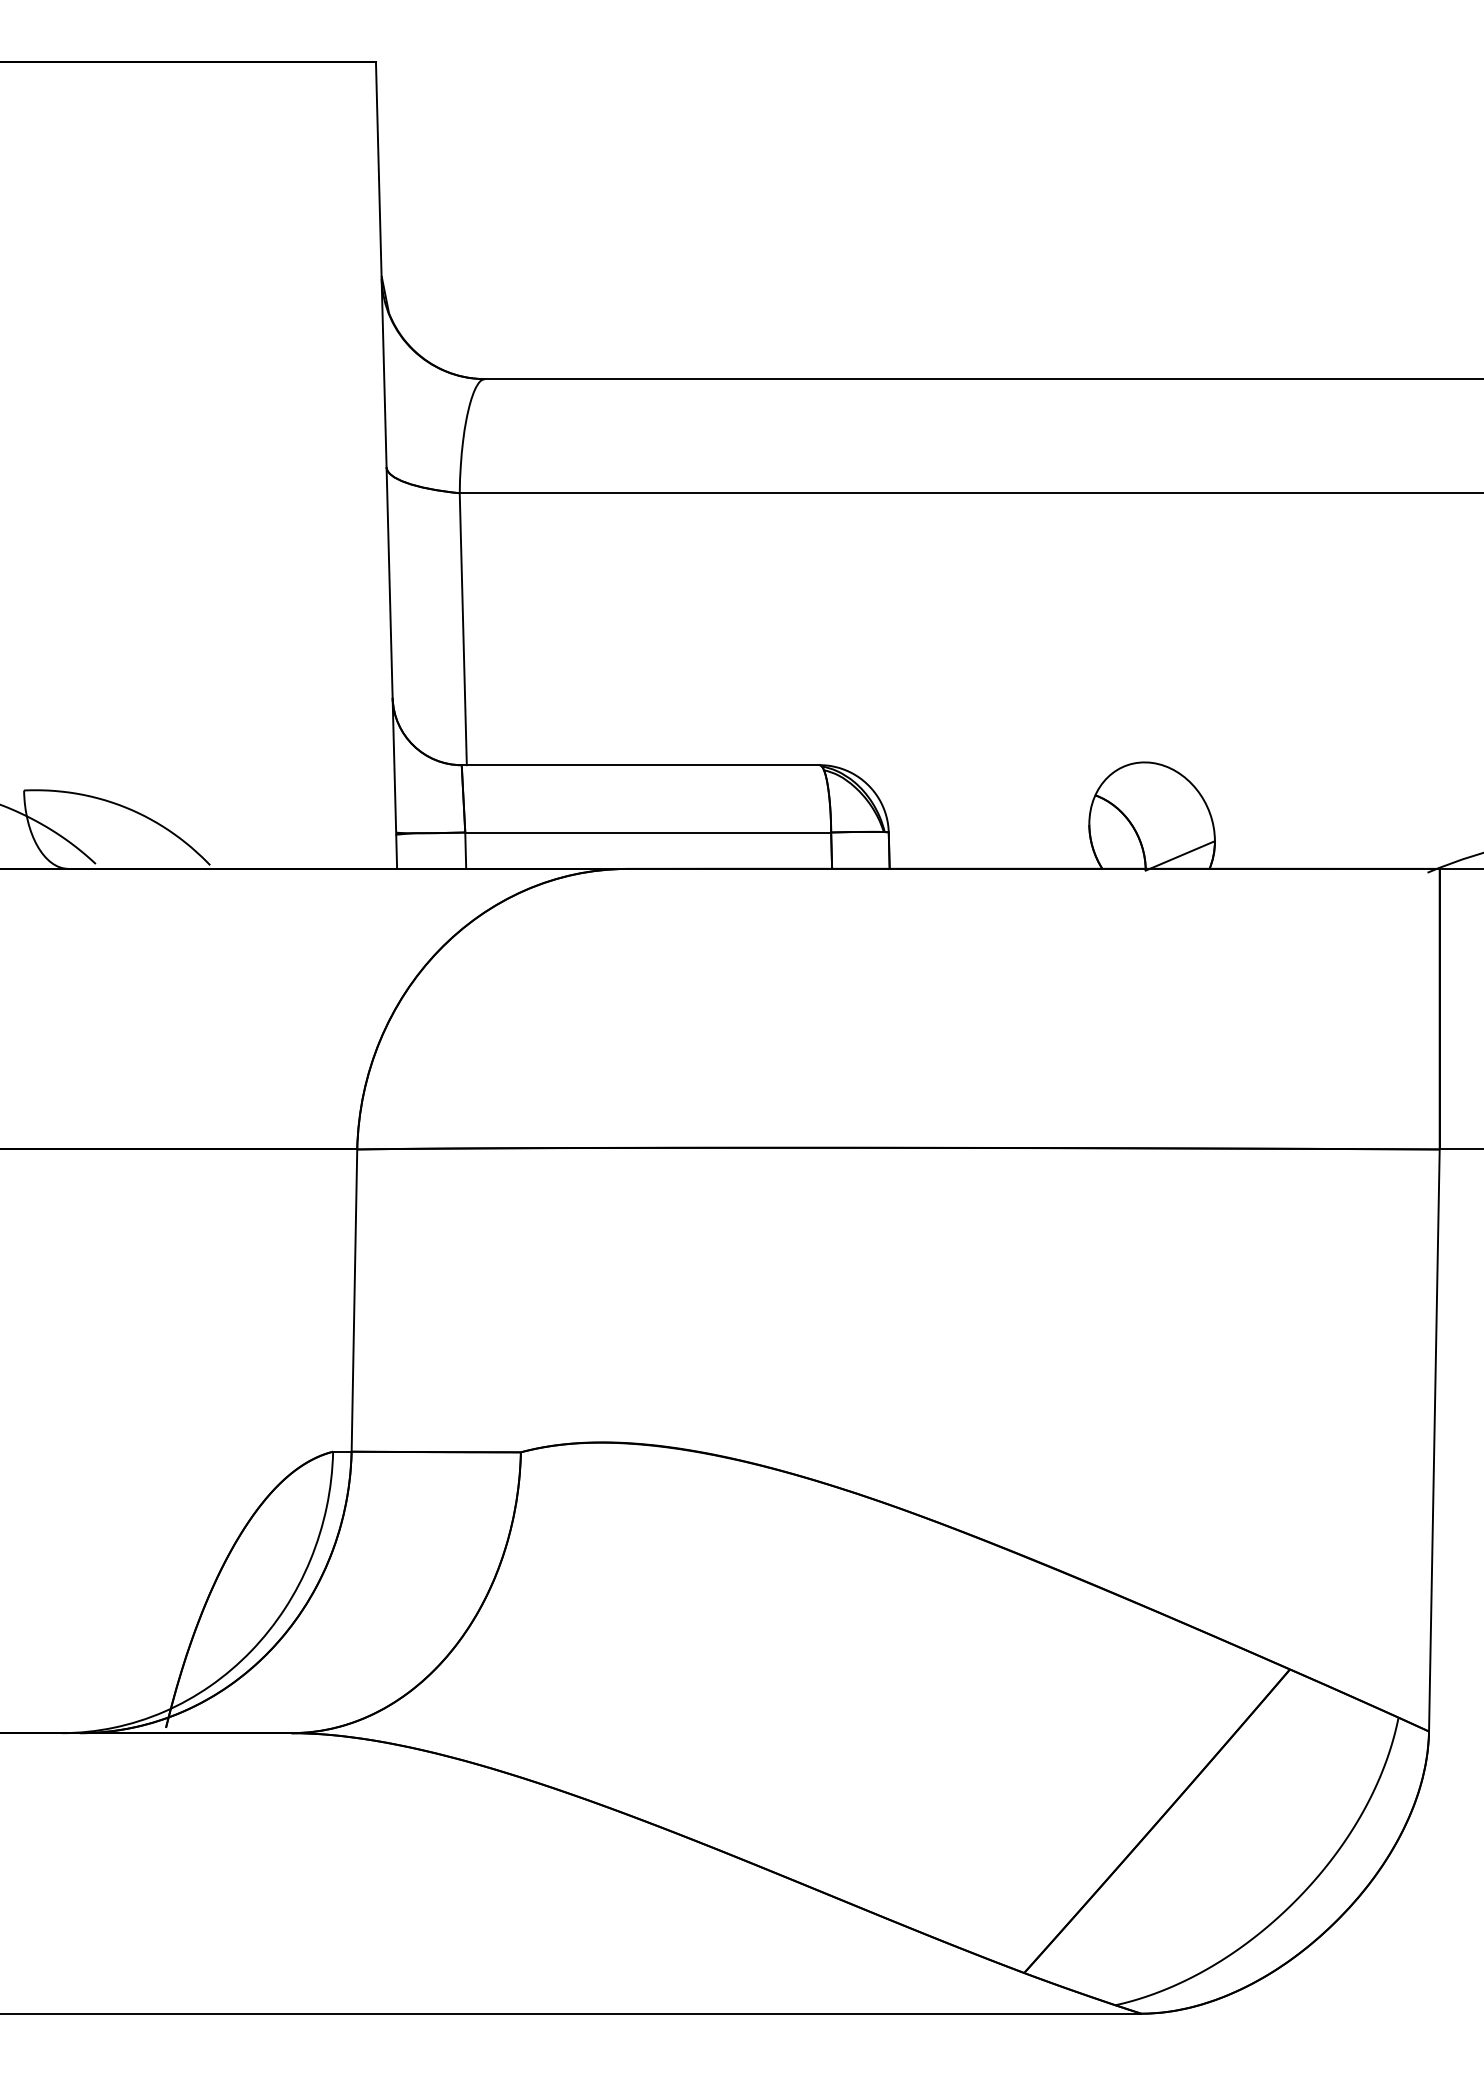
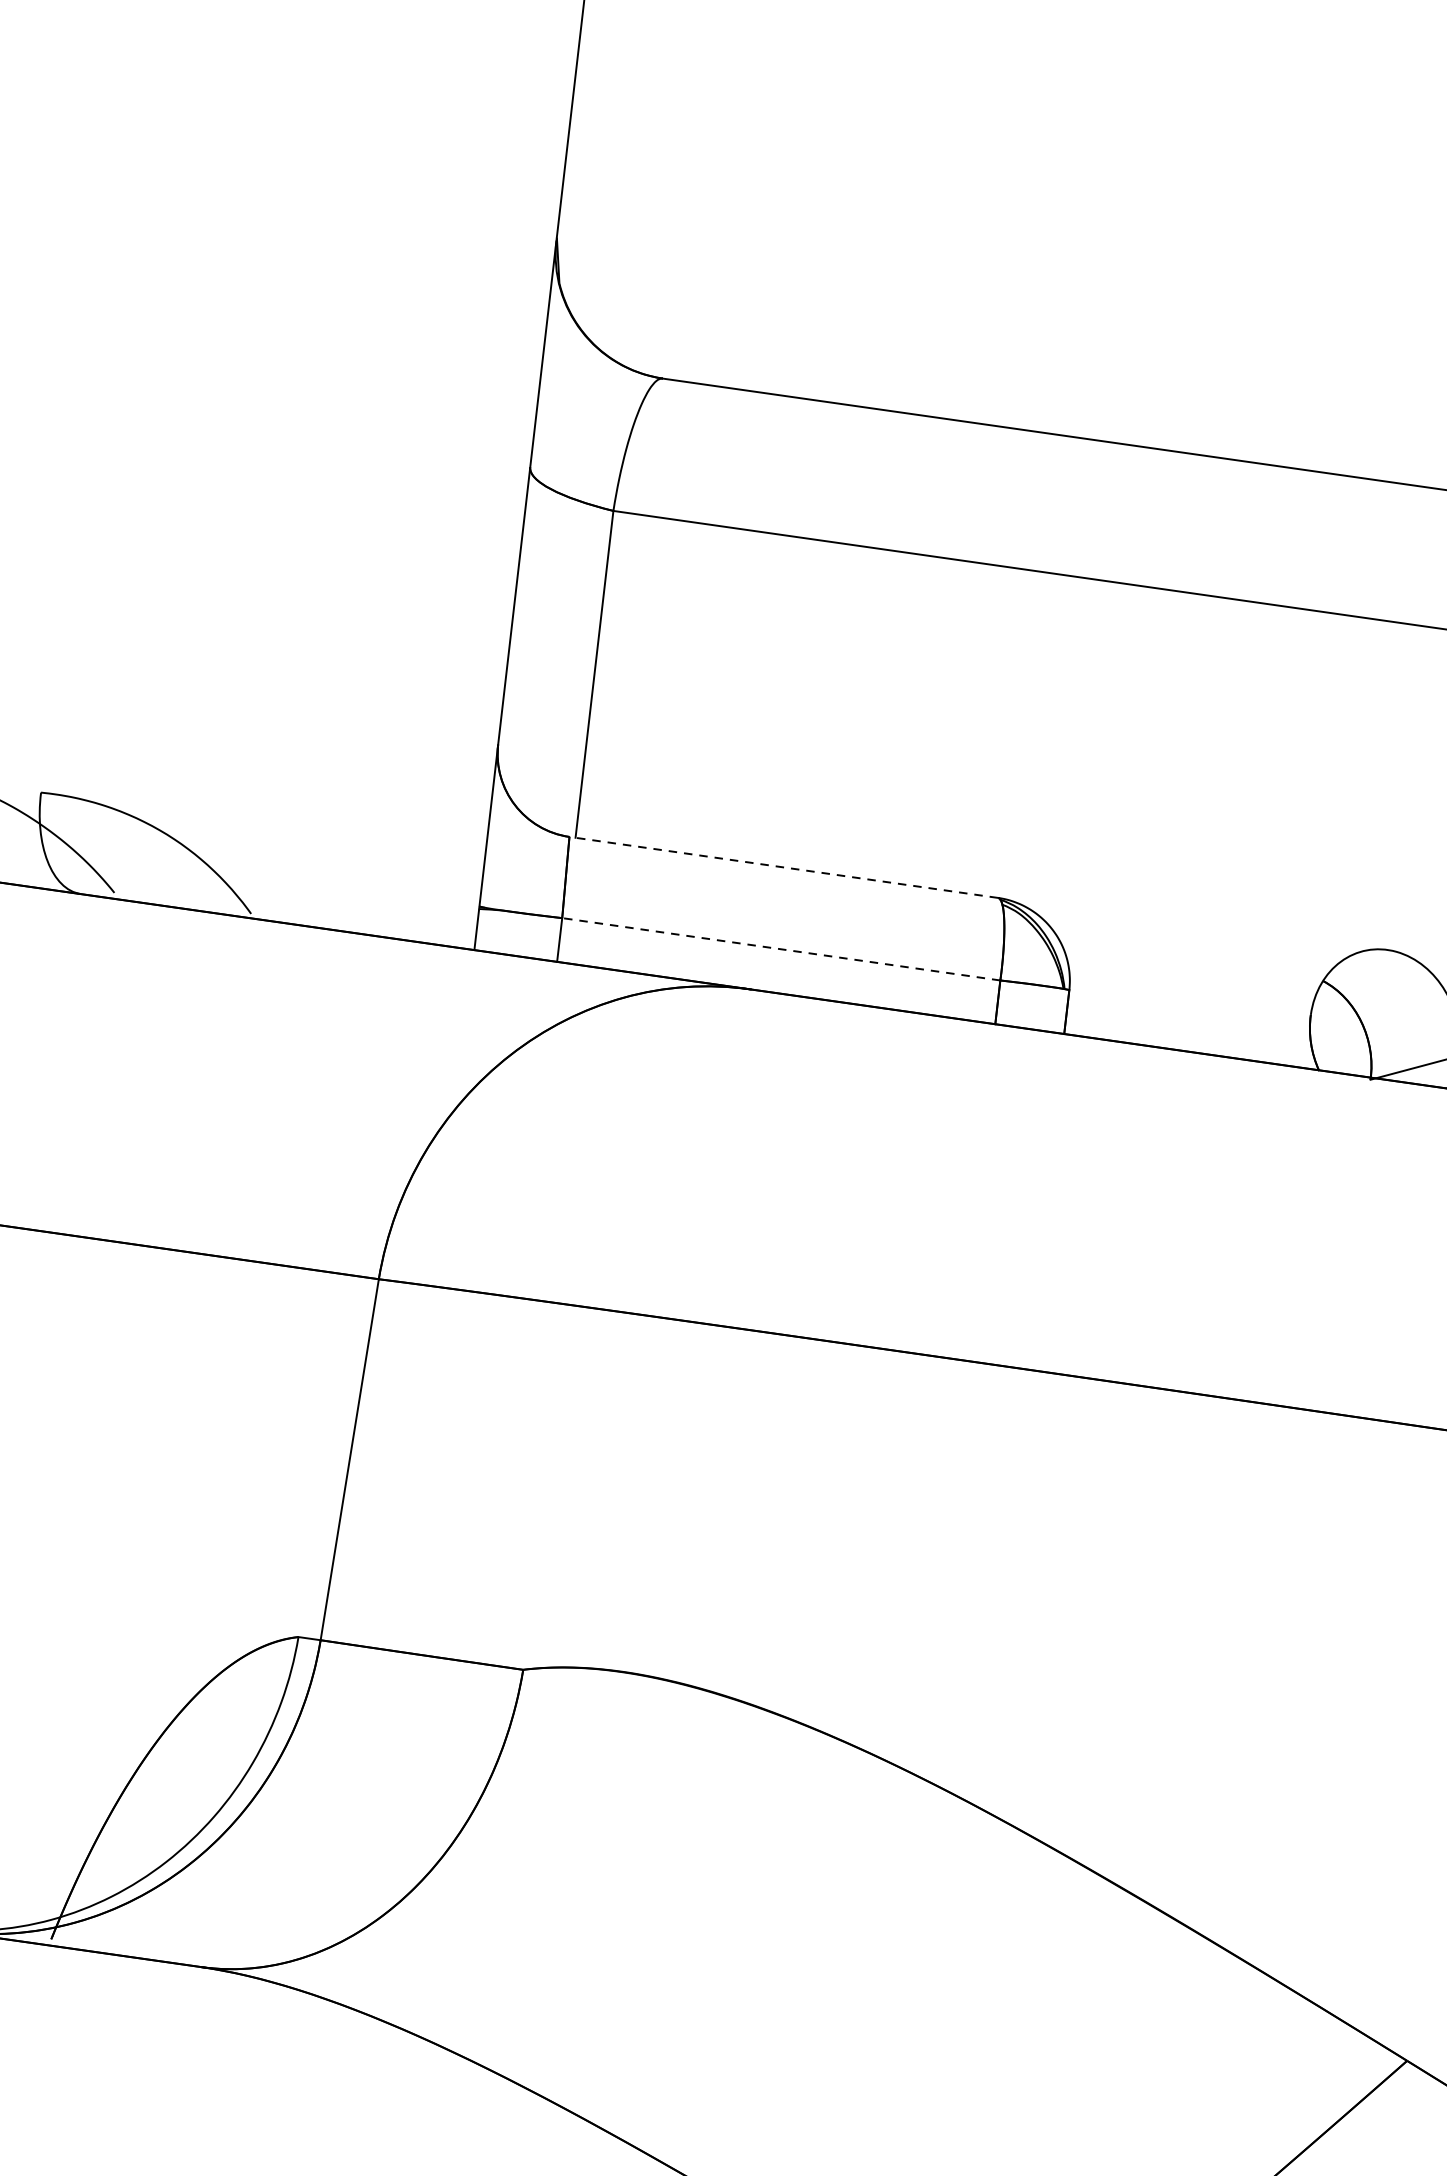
line: (640, 765) -> (783, 867), solid -> dashed
line: (648, 832) -> (781, 949), solid -> dashed

